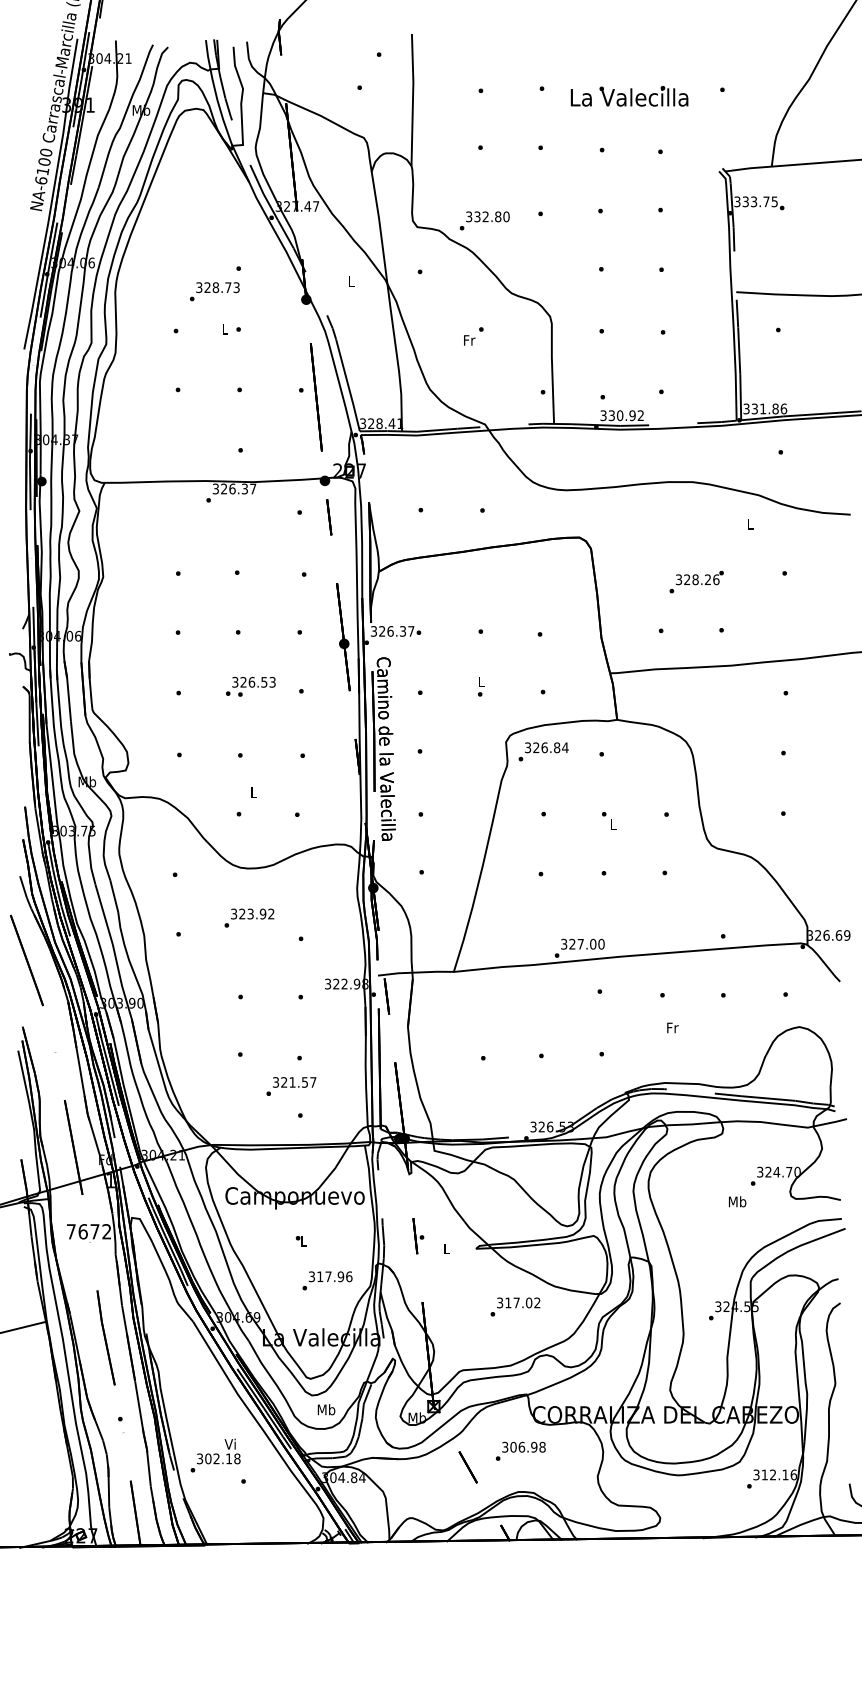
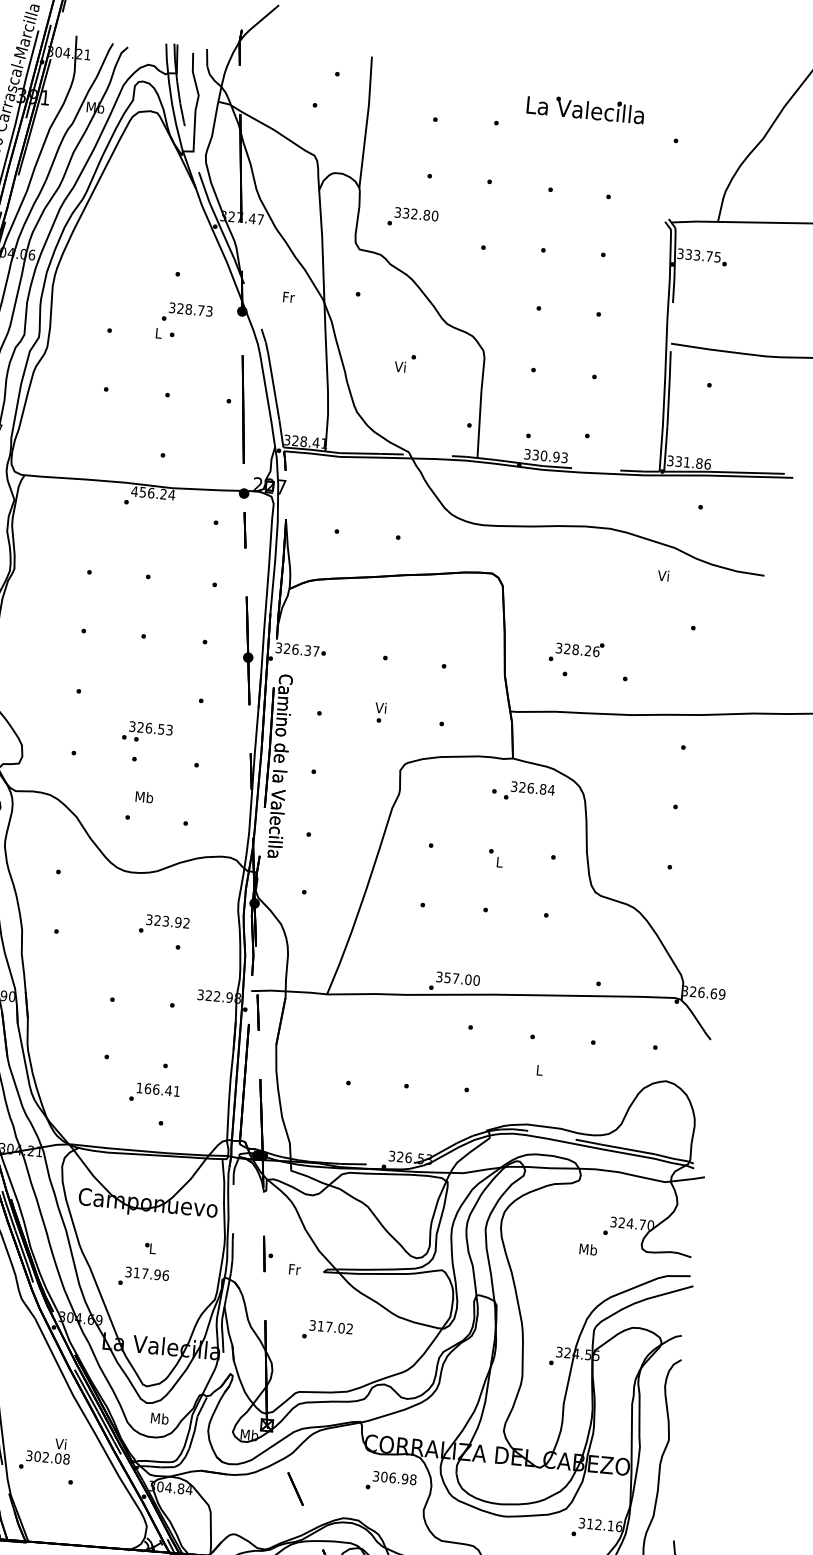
text: (629, 96) -> (585, 109), moved
text: (484, 220) -> (412, 217), moved
text: (351, 281) -> (288, 297), L -> Fr
text: (214, 291) -> (187, 313), moved
text: (469, 339) -> (401, 366), Fr -> Vi
text: (640, 415) -> (564, 457), 330.92 -> 330.93
text: (234, 488) -> (153, 492), 326.37 -> 456.24
text: (749, 523) -> (662, 575), L -> Vi
text: (696, 582) -> (576, 652), moved
text: (480, 681) -> (380, 707), L -> Vi
text: (250, 686) -> (147, 732), moved
text: (543, 751) -> (529, 791), moved
text: (253, 791) -> (144, 796), L -> Mb
text: (249, 917) -> (164, 924), moved
text: (572, 943) -> (447, 977), 327.00 -> 357.00
text: (672, 1027) -> (539, 1069), Fr -> L
text: (294, 1082) -> (158, 1089), 321.57 -> 166.41
text: (447, 1248) -> (295, 1269), L -> Fr
text: (327, 1280) -> (143, 1277), moved
text: (515, 1306) -> (327, 1330), moved
text: (520, 1450) -> (391, 1480), moved
text: (228, 1458) -> (57, 1458), 302.18 -> 302.08

